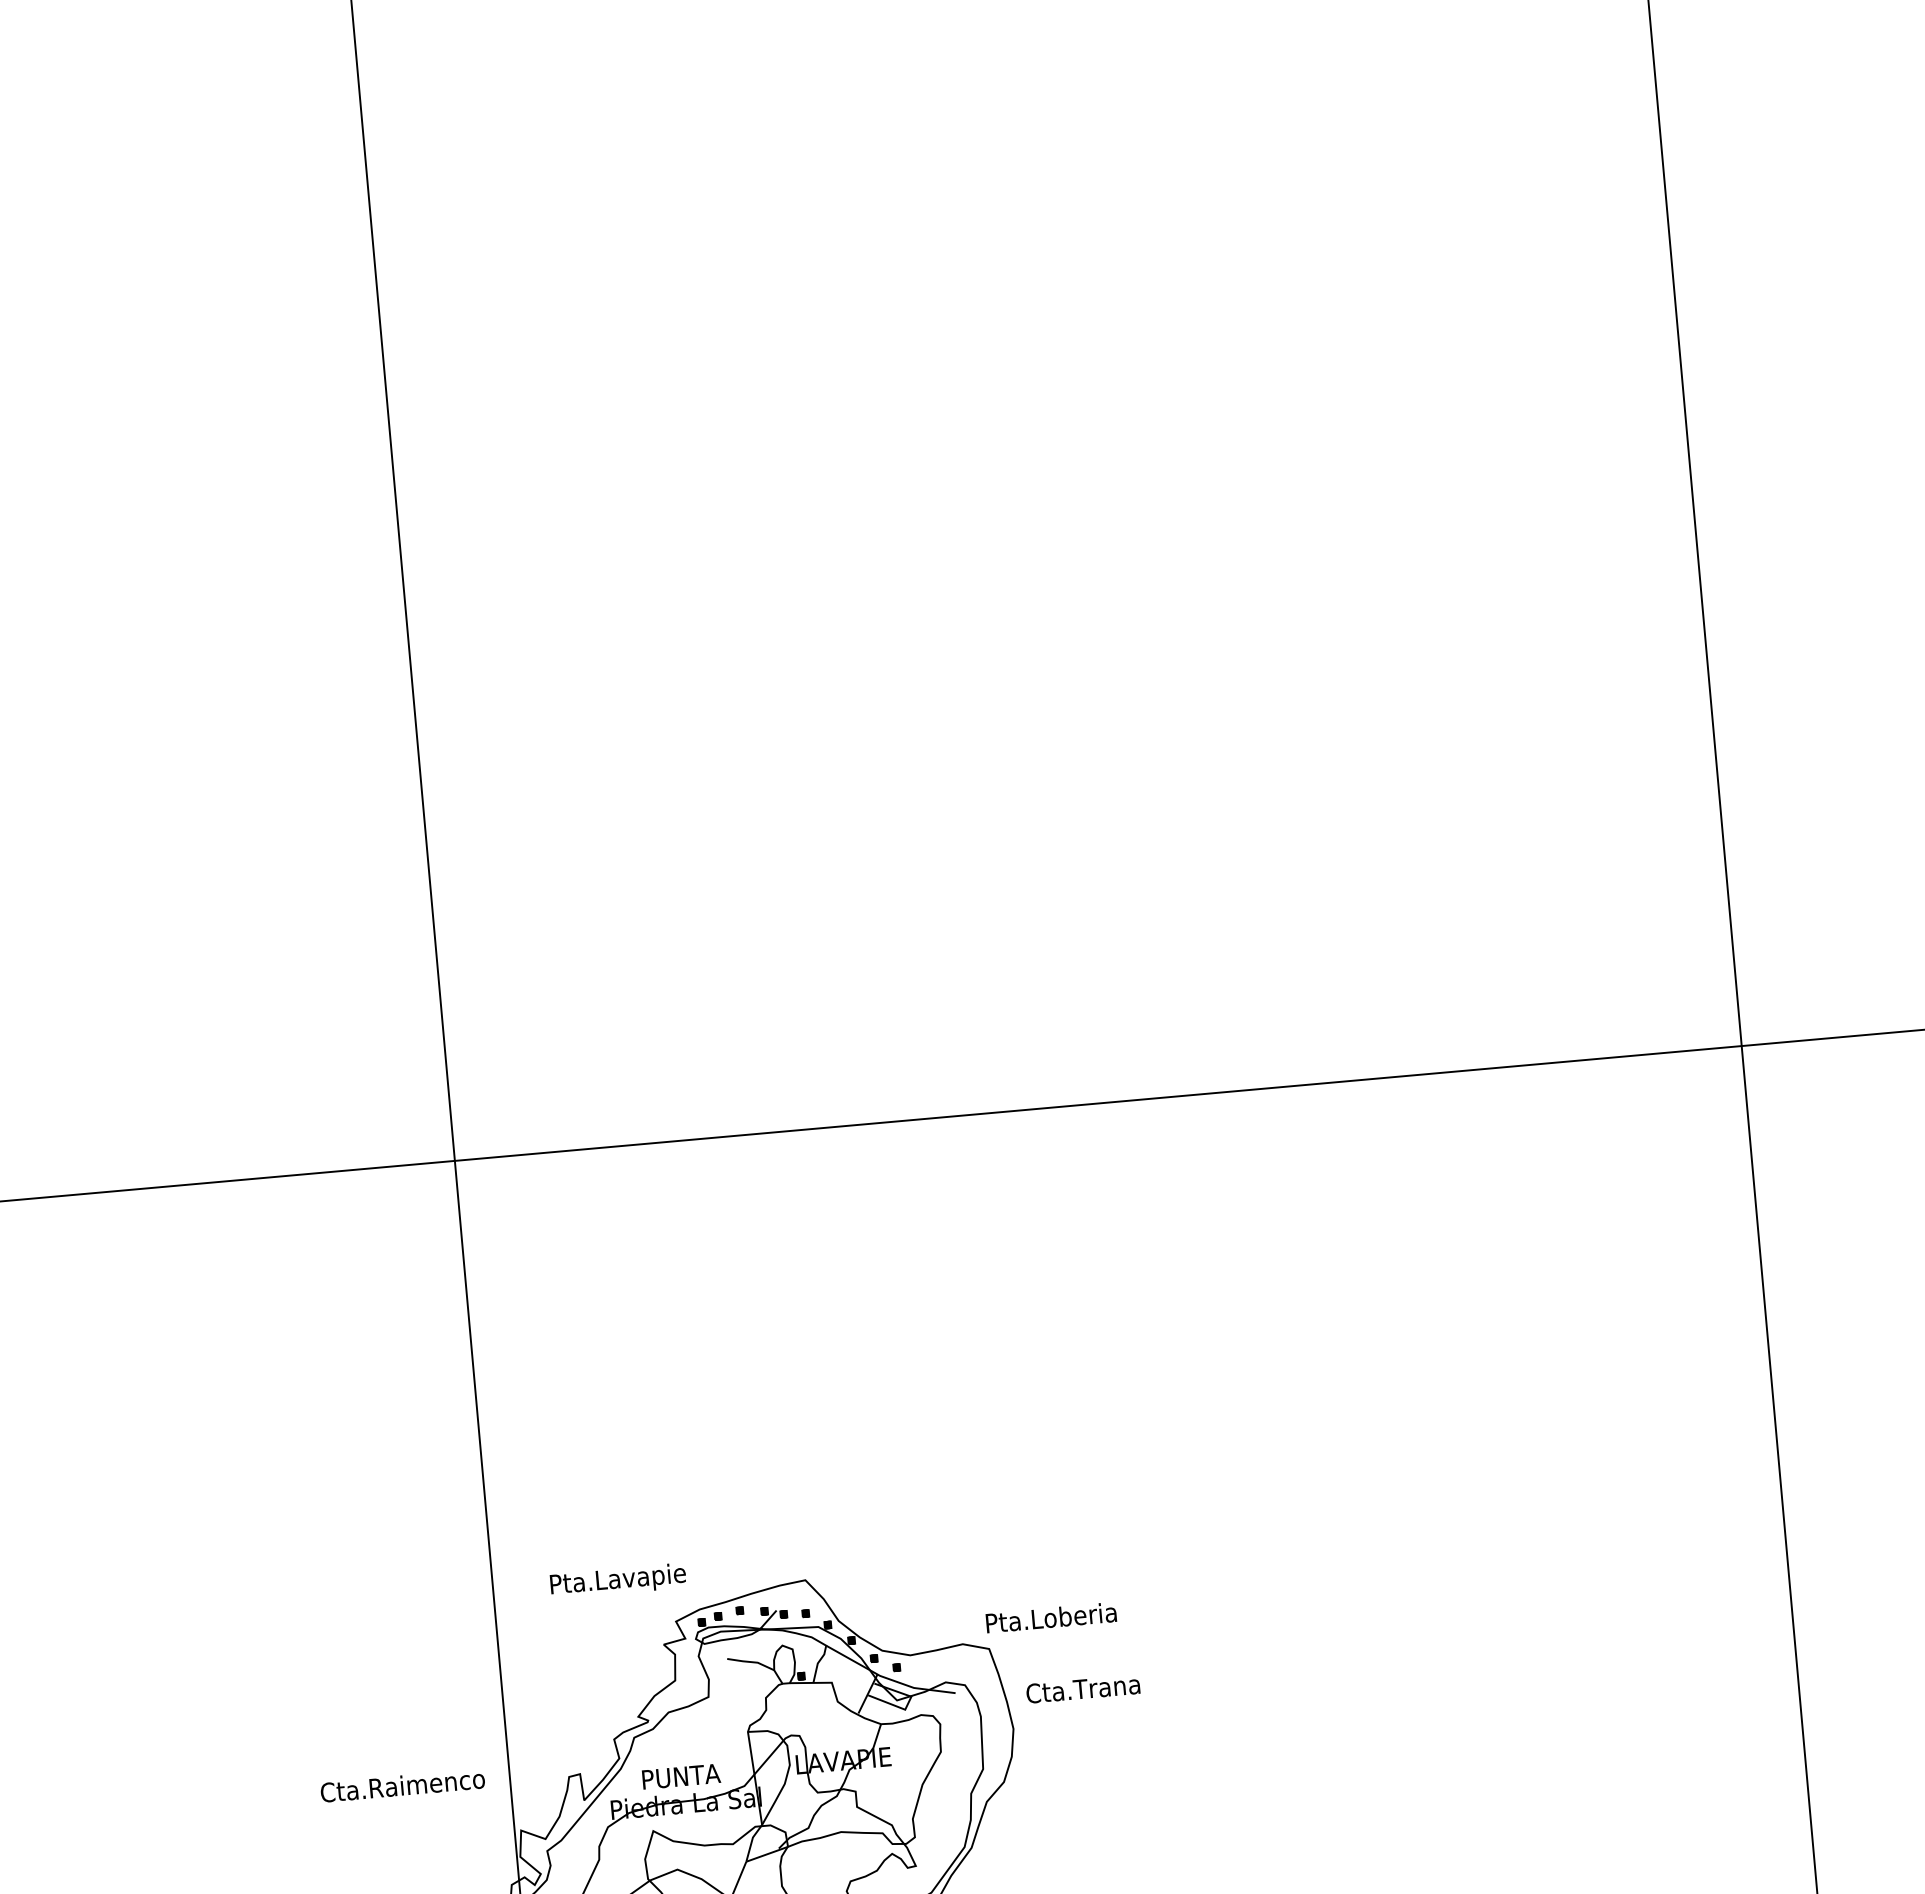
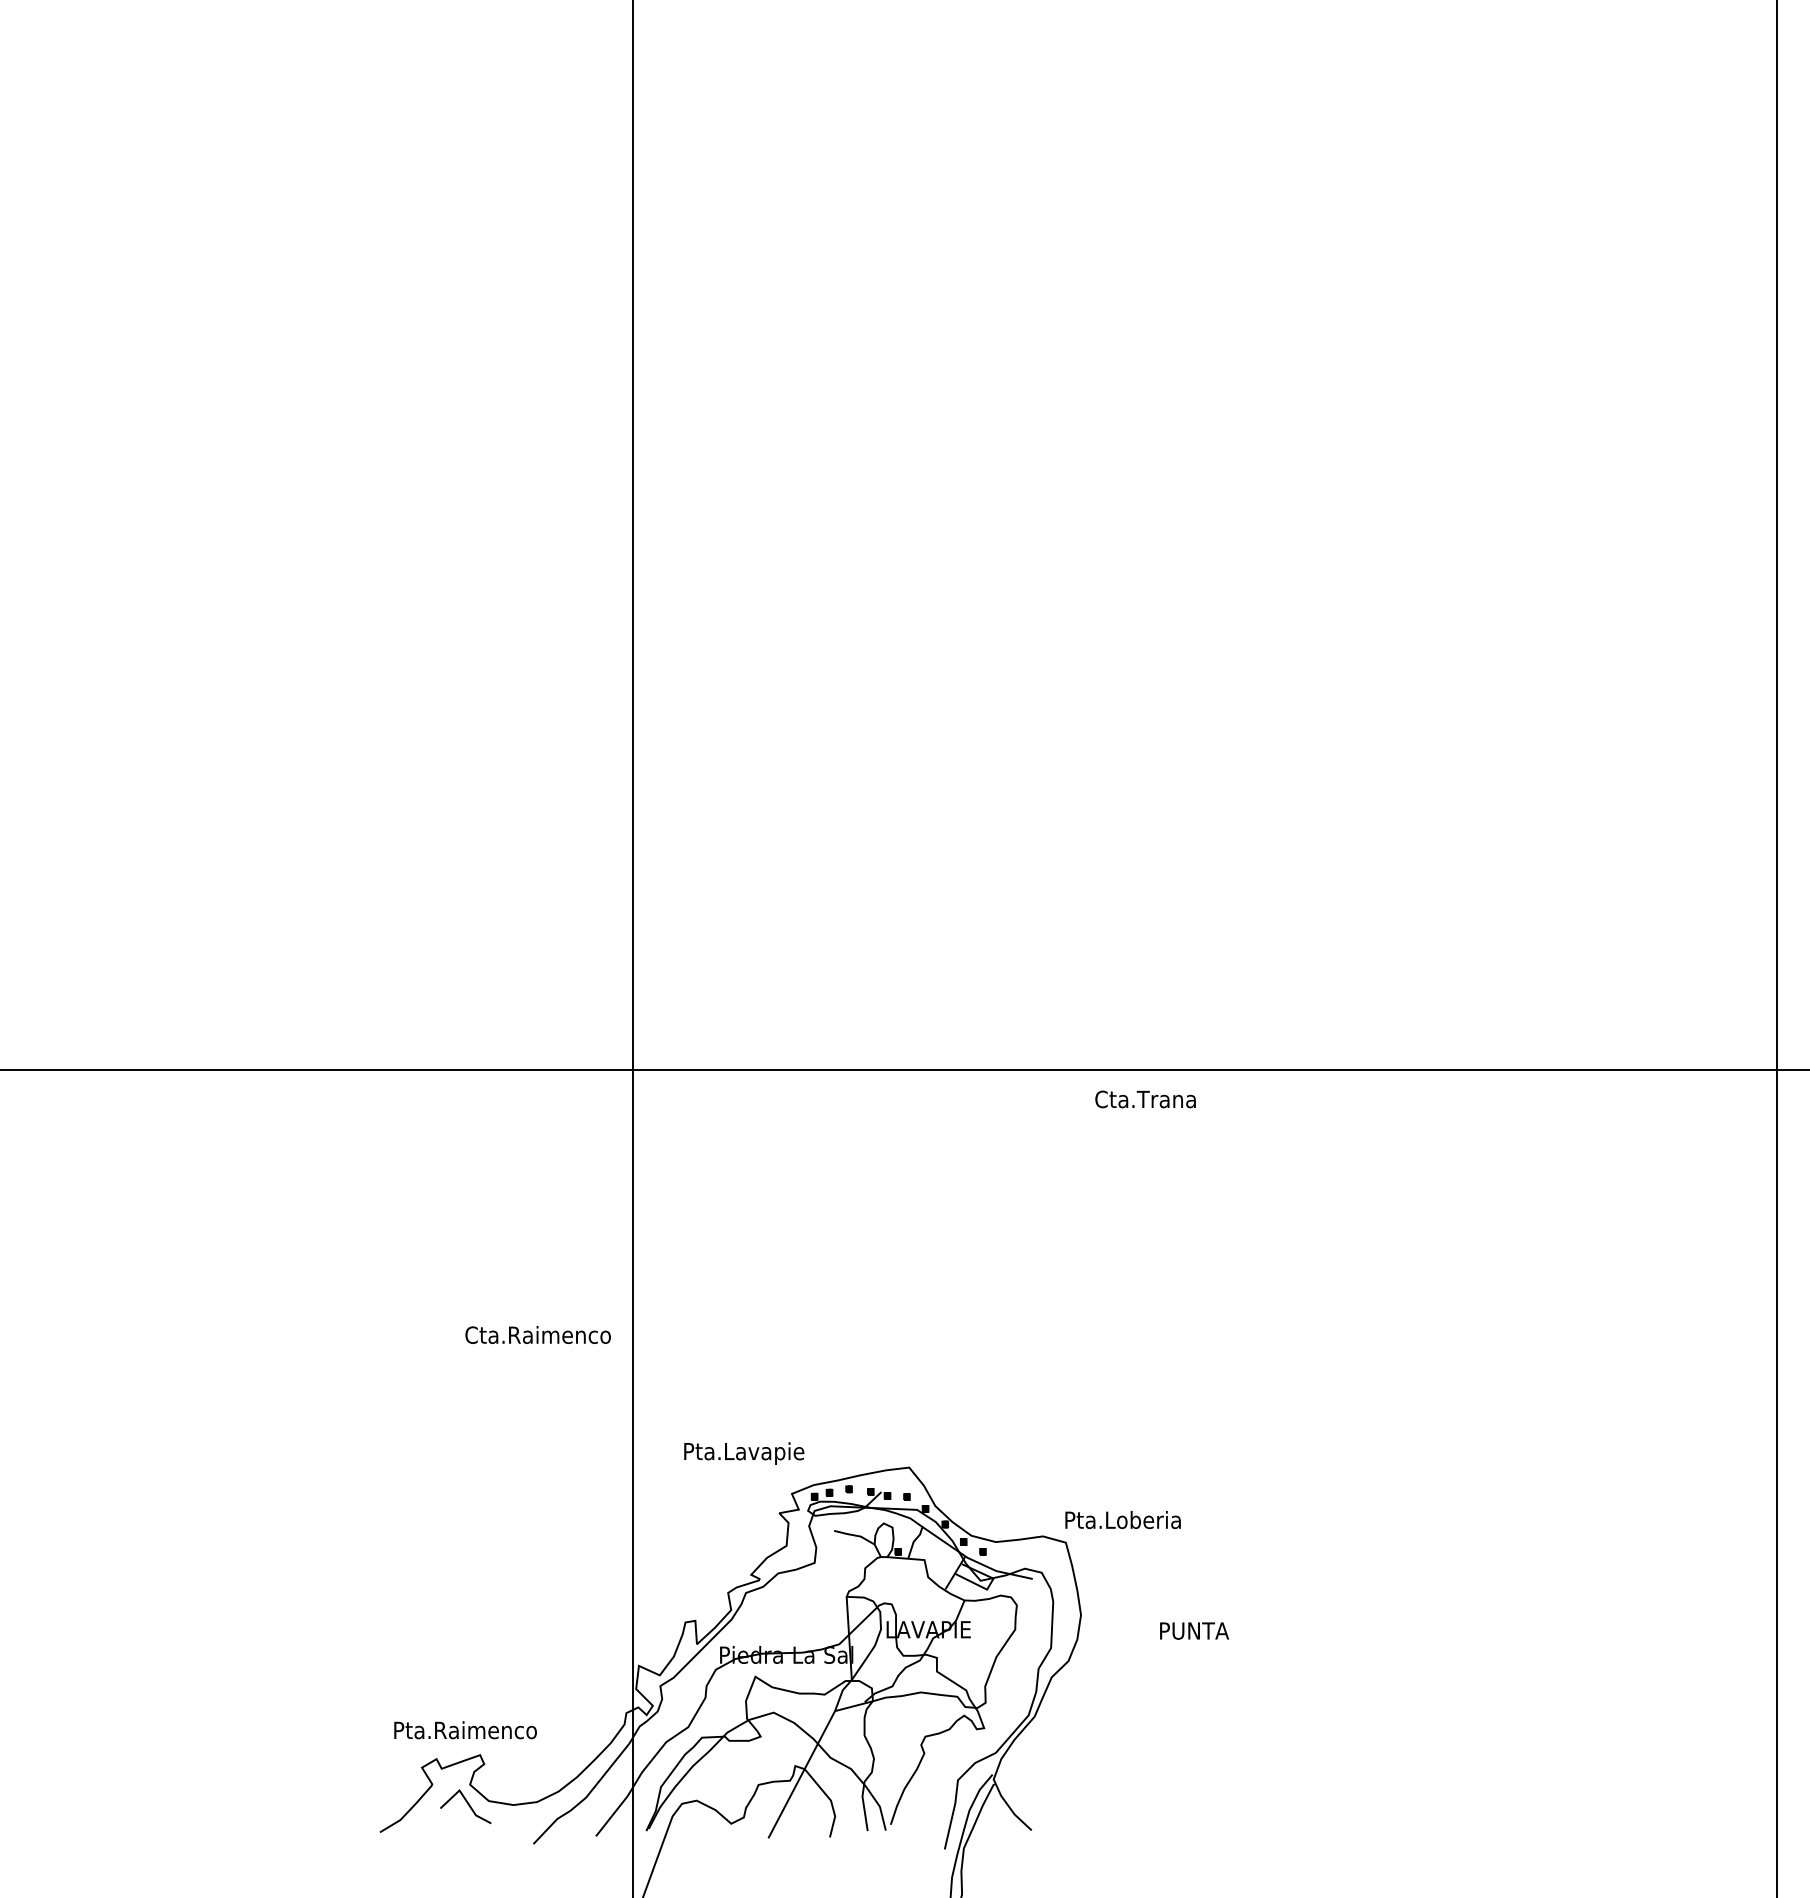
text: (1083, 1689) -> (1145, 1099), moved
text: (681, 1776) -> (1194, 1630), moved
text: (402, 1785) -> (537, 1334), moved

